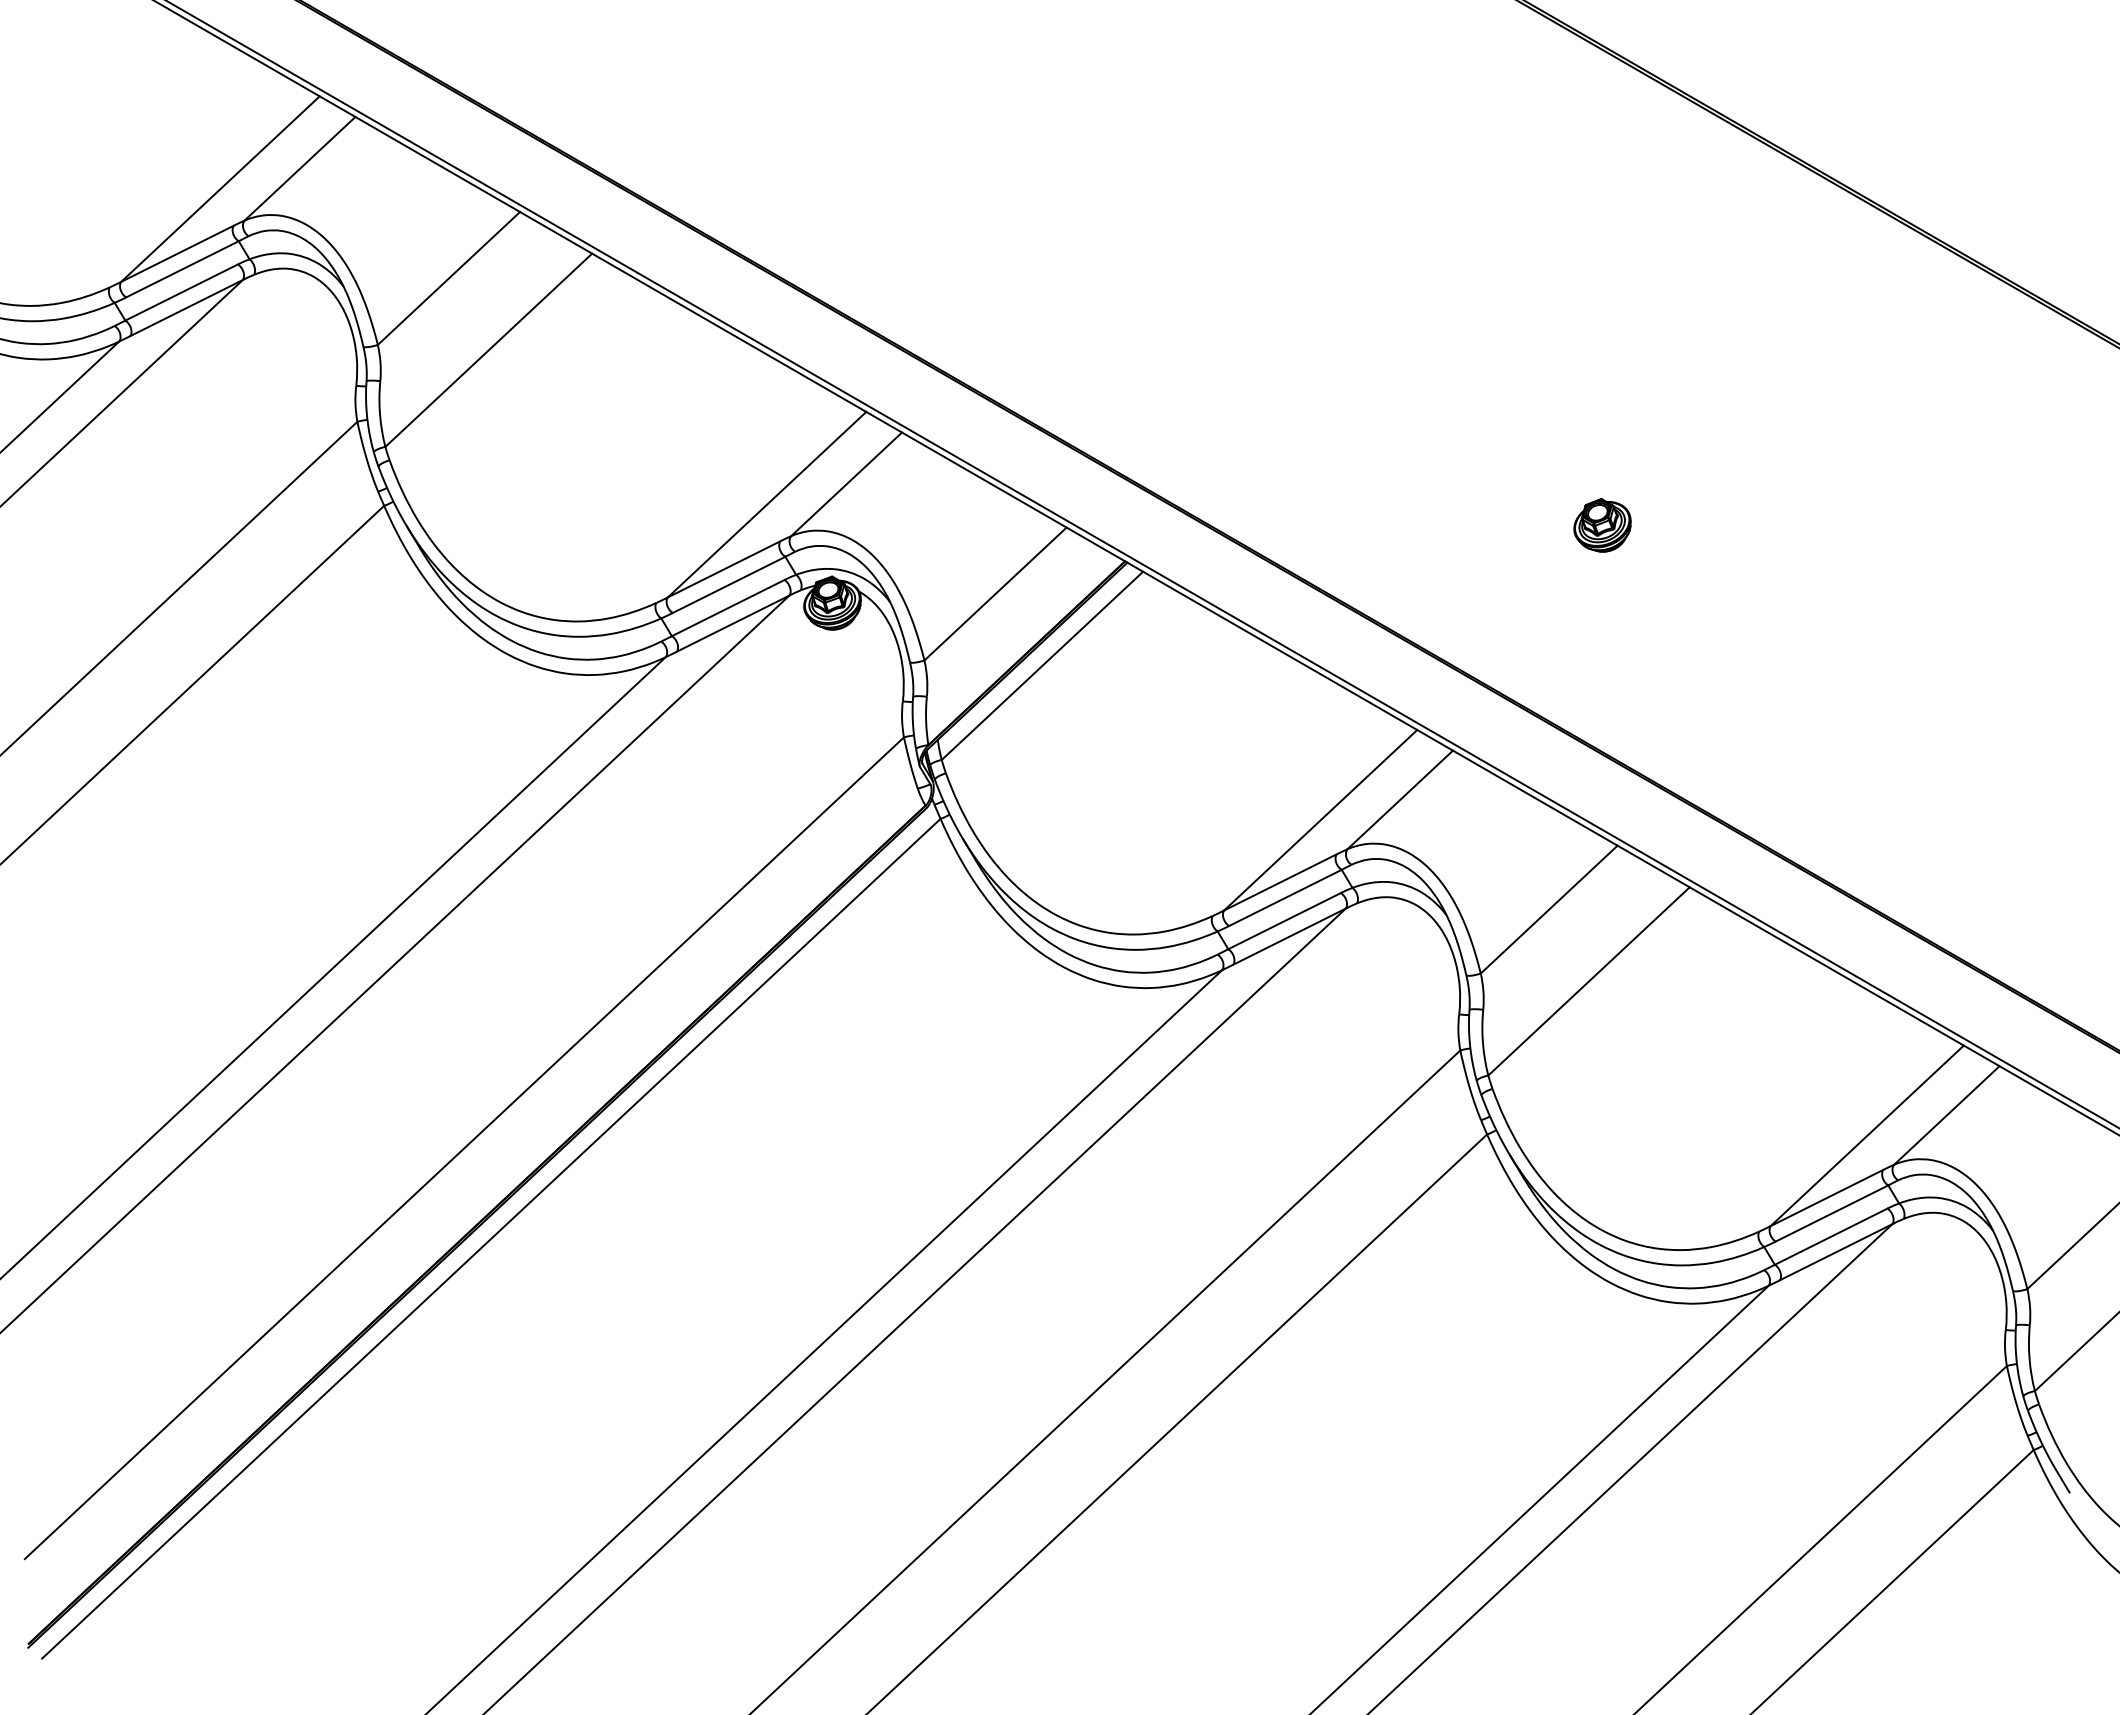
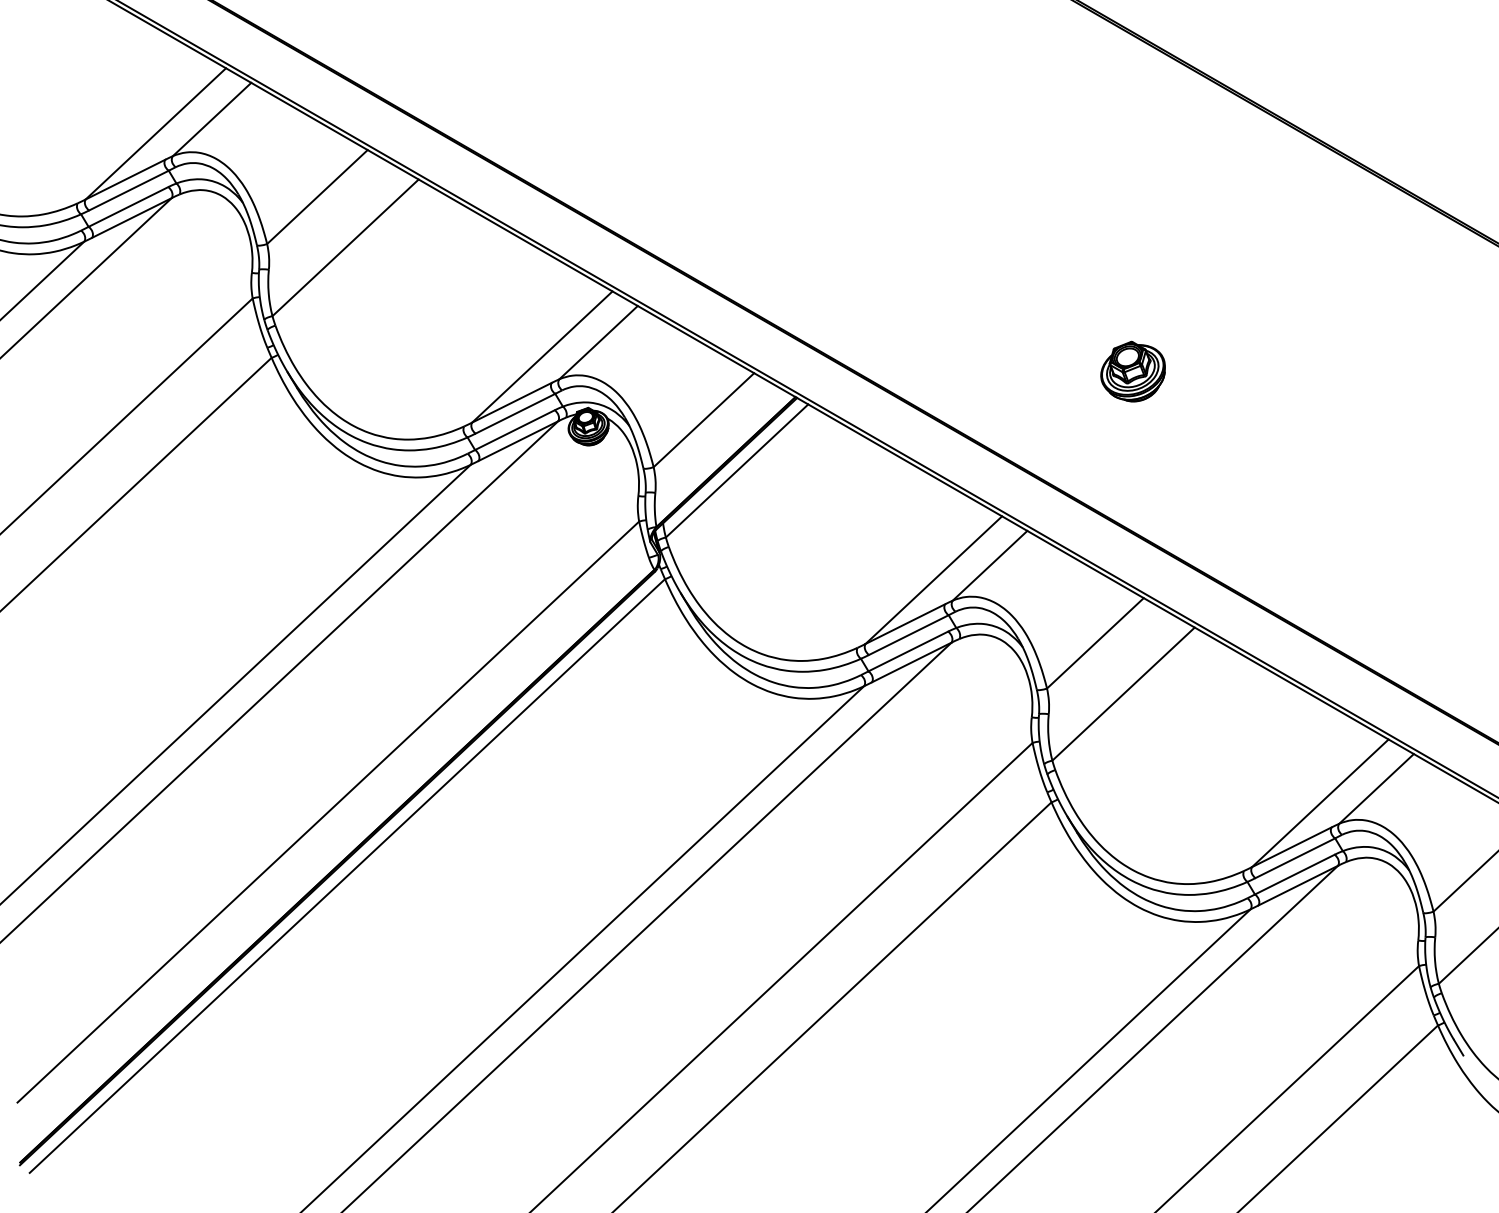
part: (1602, 525) -> (1133, 371), size x1.6

